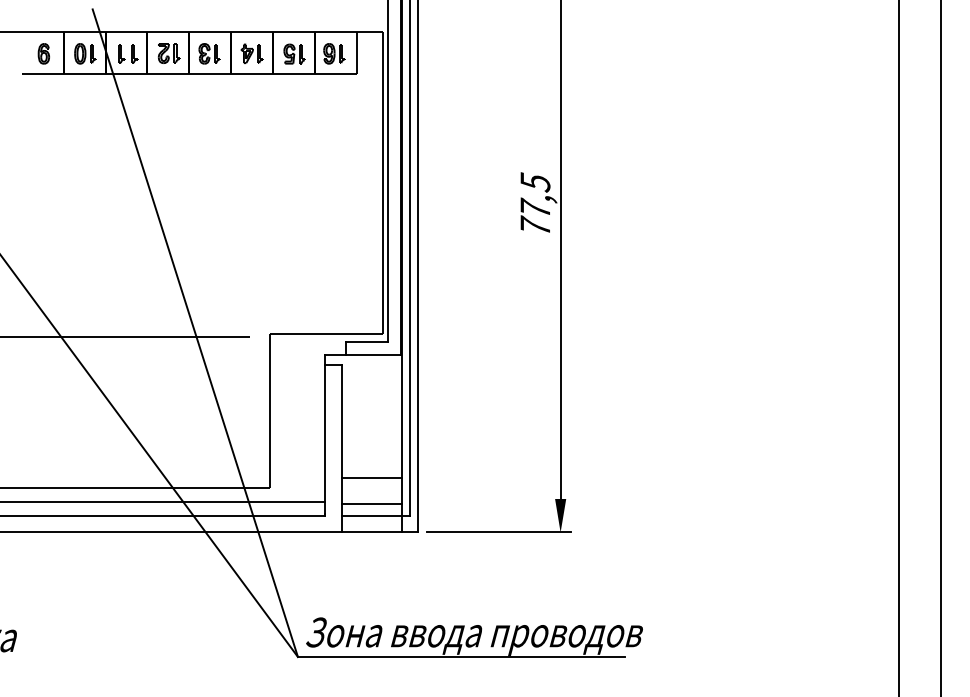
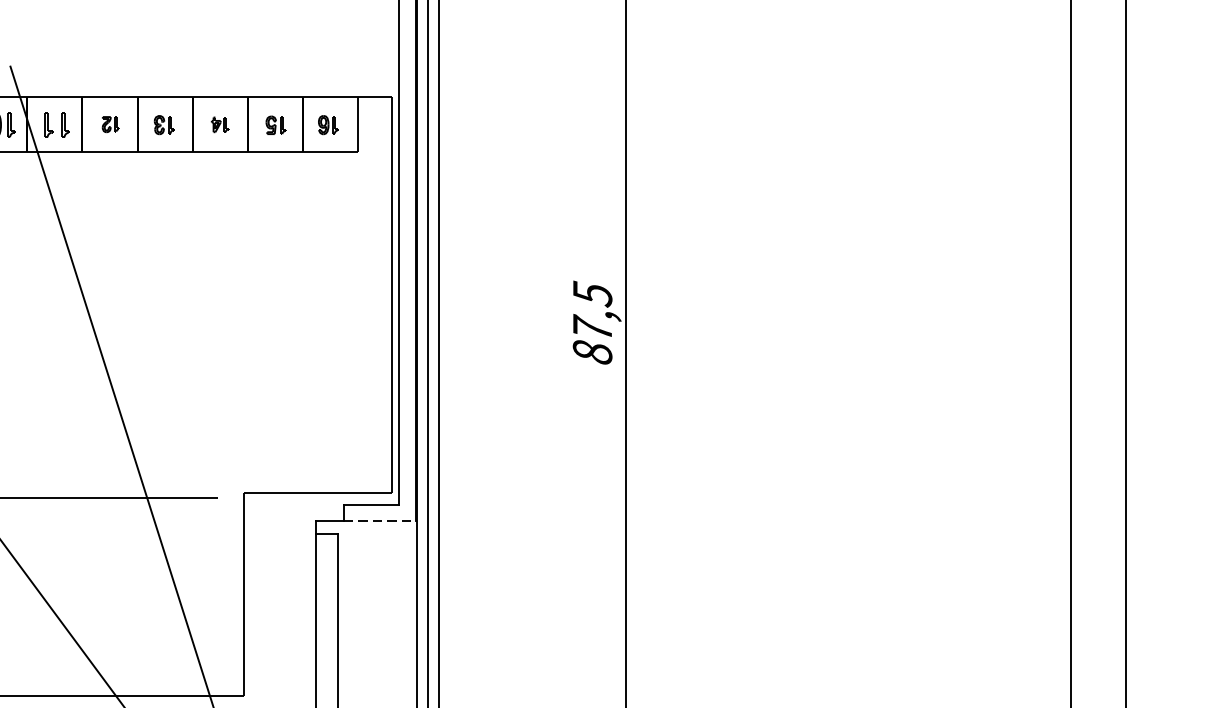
part: (168, 53) -> (110, 124), size x0.6
part: (209, 53) -> (164, 124), size x0.7
part: (251, 53) -> (219, 124), size x0.6
part: (294, 53) -> (275, 124), size x0.7
part: (334, 53) -> (328, 124), size x0.7
text: (535, 225) -> (592, 350), 77,5 -> 87,5
line: (374, 355) -> (381, 521), solid -> dashed
line: (371, 477) -> (377, 682), removed

